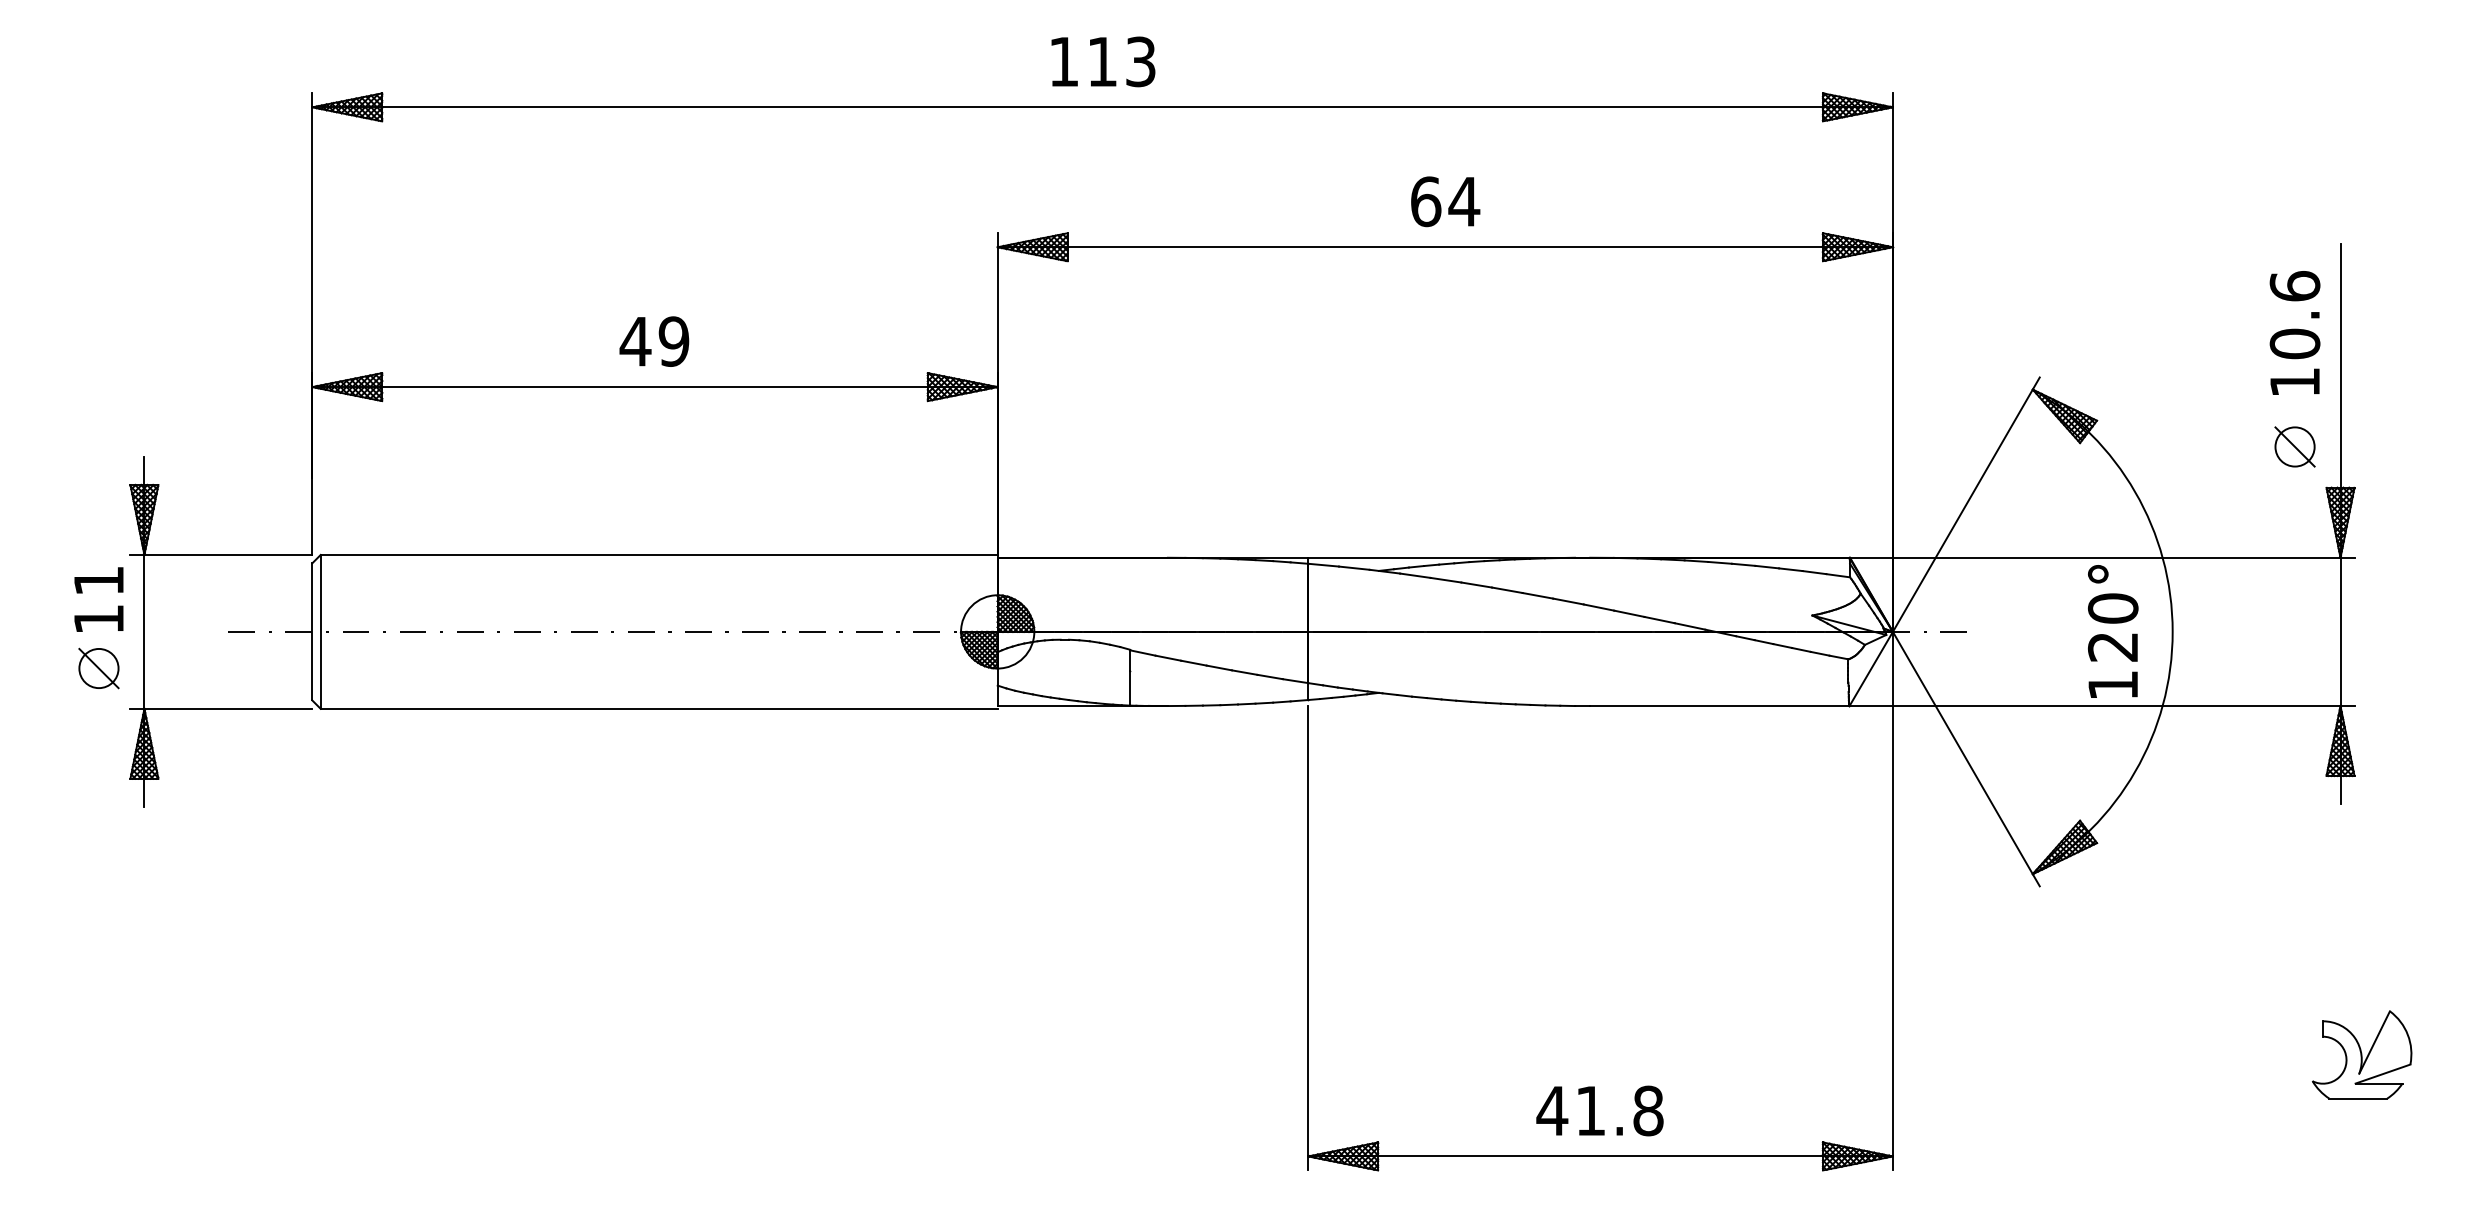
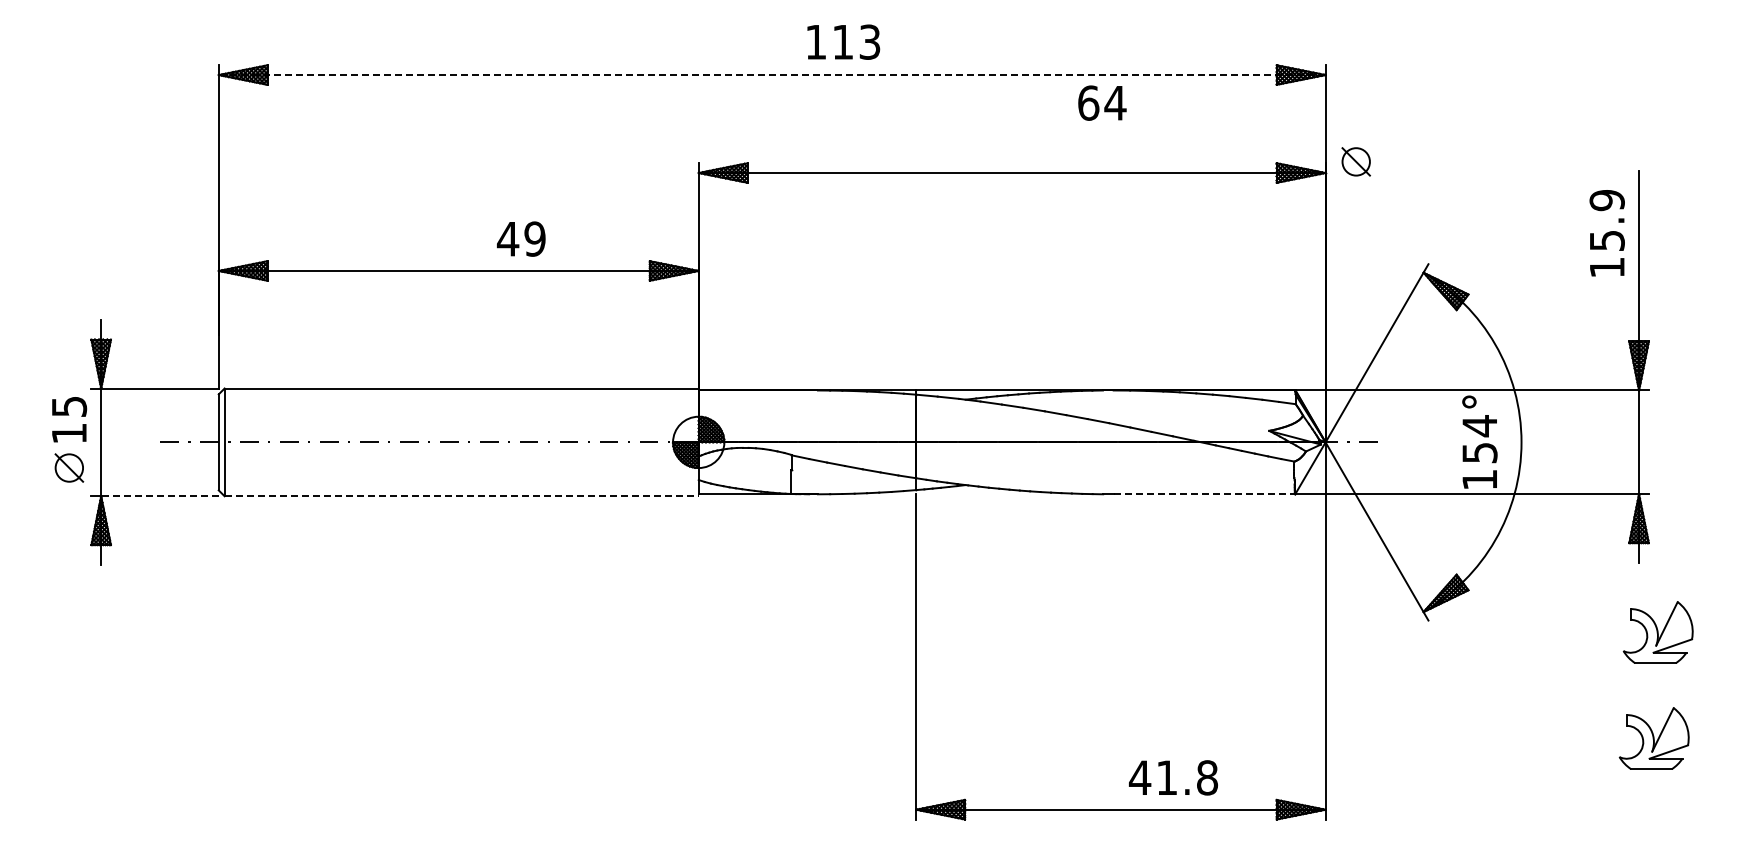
text: (1103, 60) -> (843, 41), moved
line: (1103, 107) -> (772, 75), solid -> dashed
text: (1445, 200) -> (1102, 102), moved
text: (2294, 315) -> (1606, 220), 10.6 -> 15.9
text: (654, 340) -> (521, 238), moved
part: (2294, 446) -> (1355, 161), moved
text: (99, 580) -> (69, 406), 11 -> 15
text: (2112, 627) -> (1479, 439), 120° -> 154°
line: (1719, 706) -> (1204, 494), solid -> dashed
line: (227, 709) -> (159, 496), solid -> dashed
line: (660, 709) -> (462, 496), solid -> dashed
part: (2366, 903) -> (1657, 632), added
text: (1600, 1110) -> (1173, 777), moved

